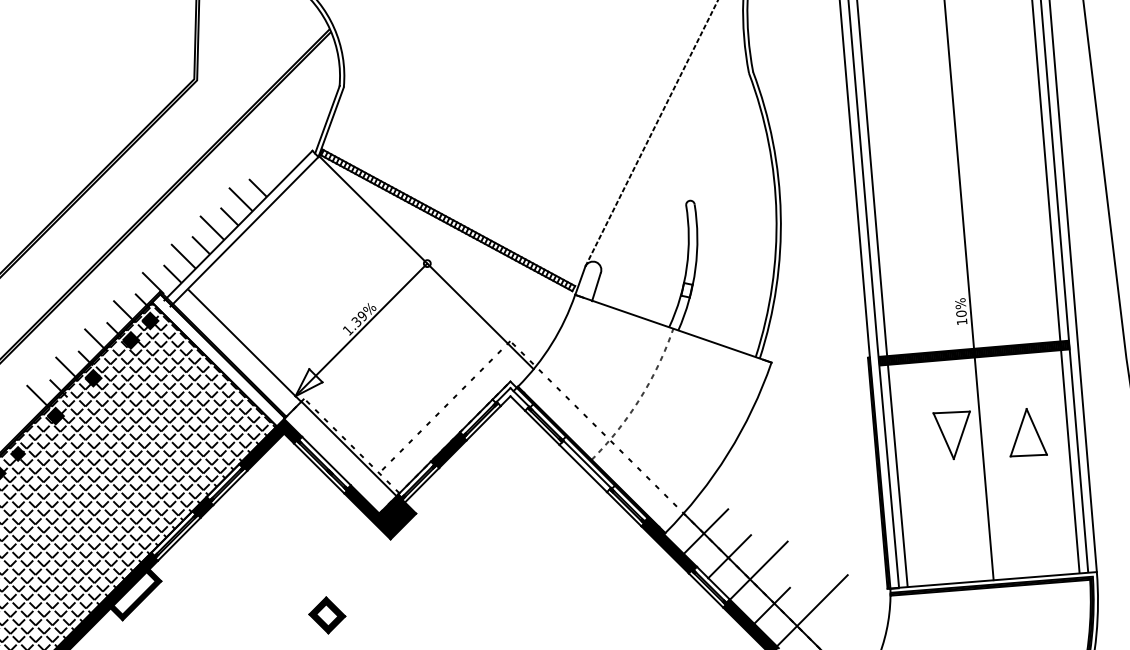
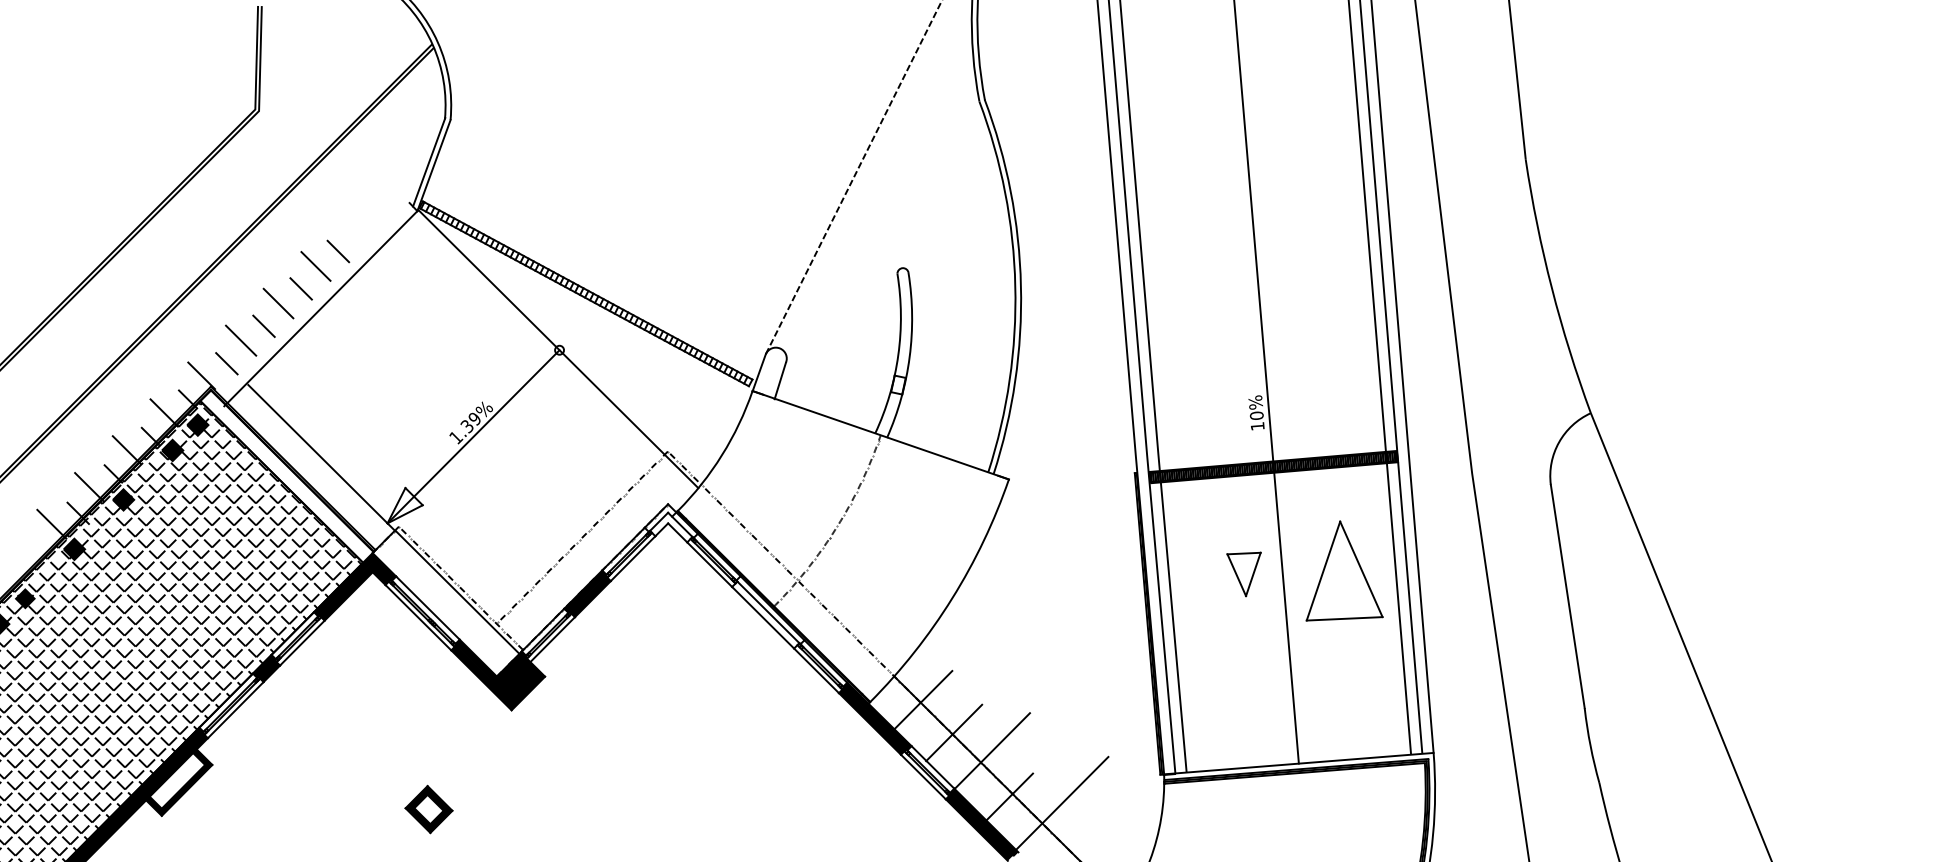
line: (238, 225) -> (312, 300), removed
part: (1028, 432) -> (1344, 570), size x1.6
part: (951, 435) -> (1243, 574), size x0.7

